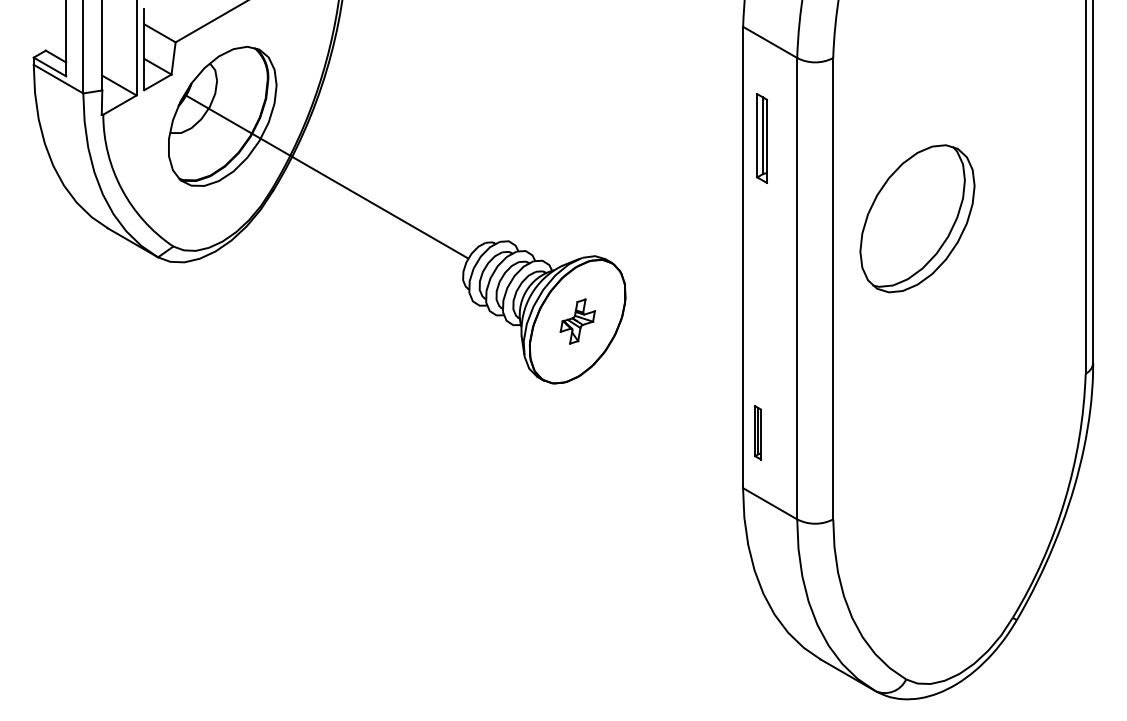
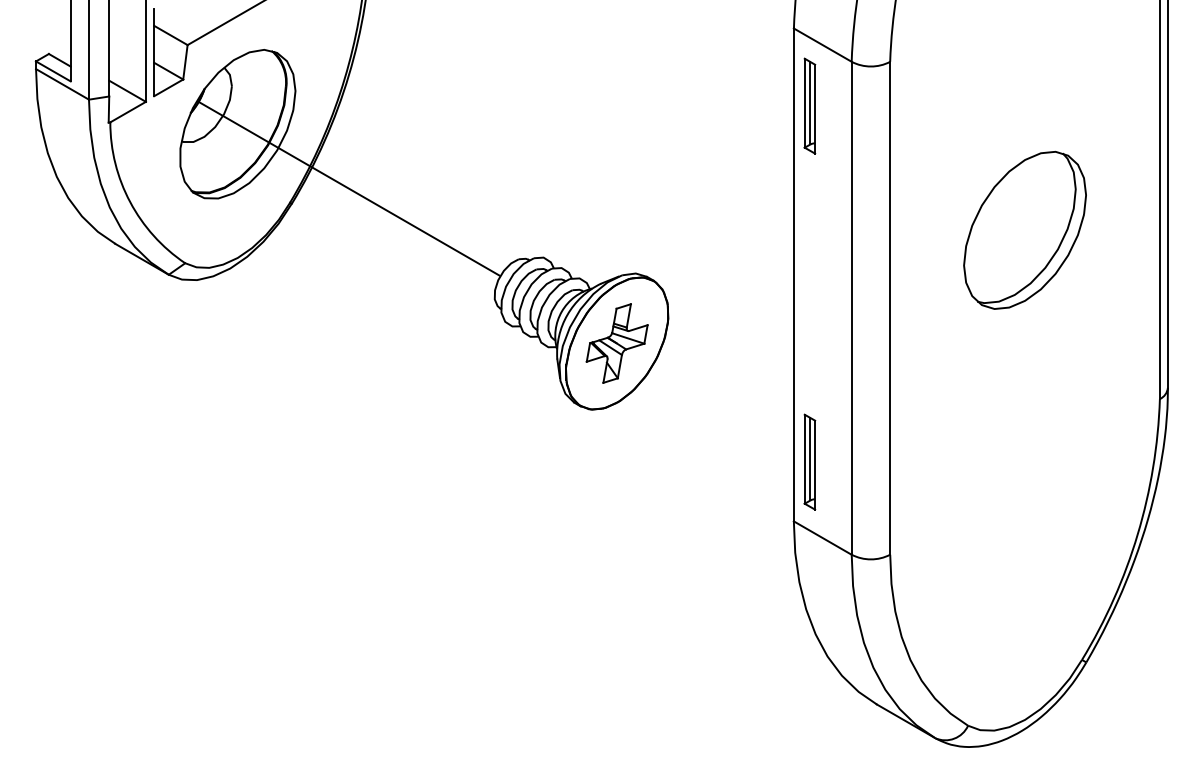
part: (761, 138) -> (809, 106), moved
part: (917, 218) -> (1025, 230), moved
part: (577, 321) -> (616, 343), size x1.67
part: (757, 432) -> (809, 461), size x1.67

